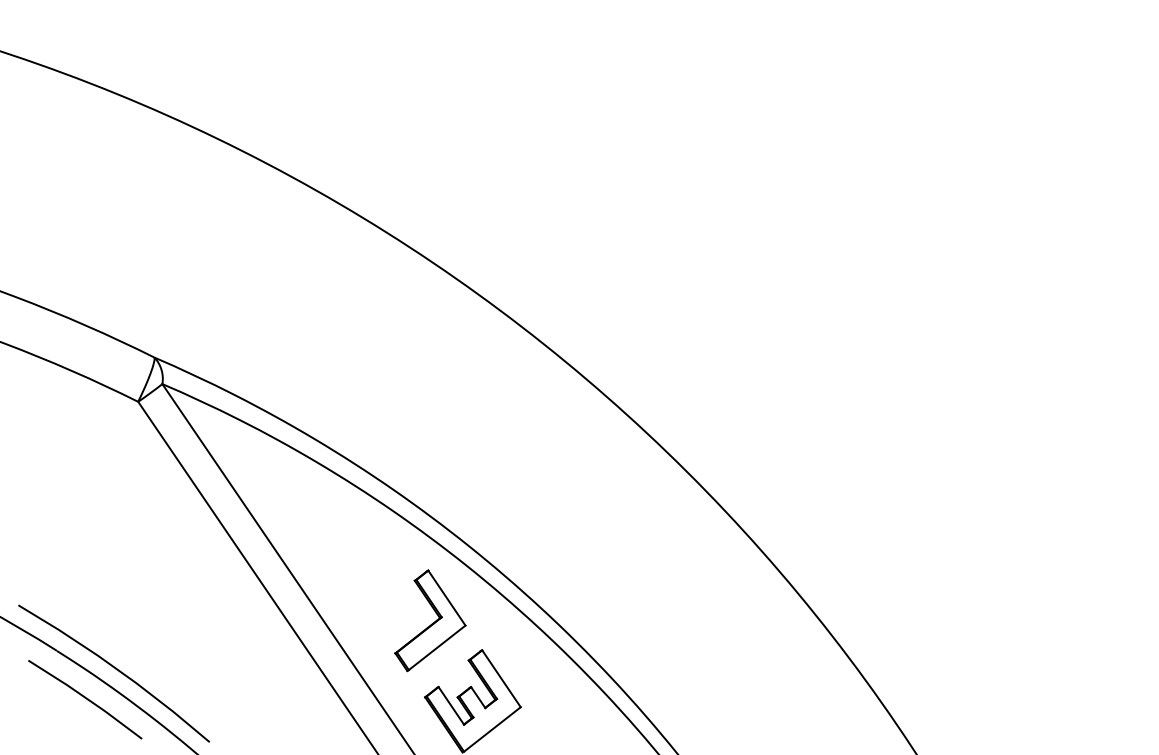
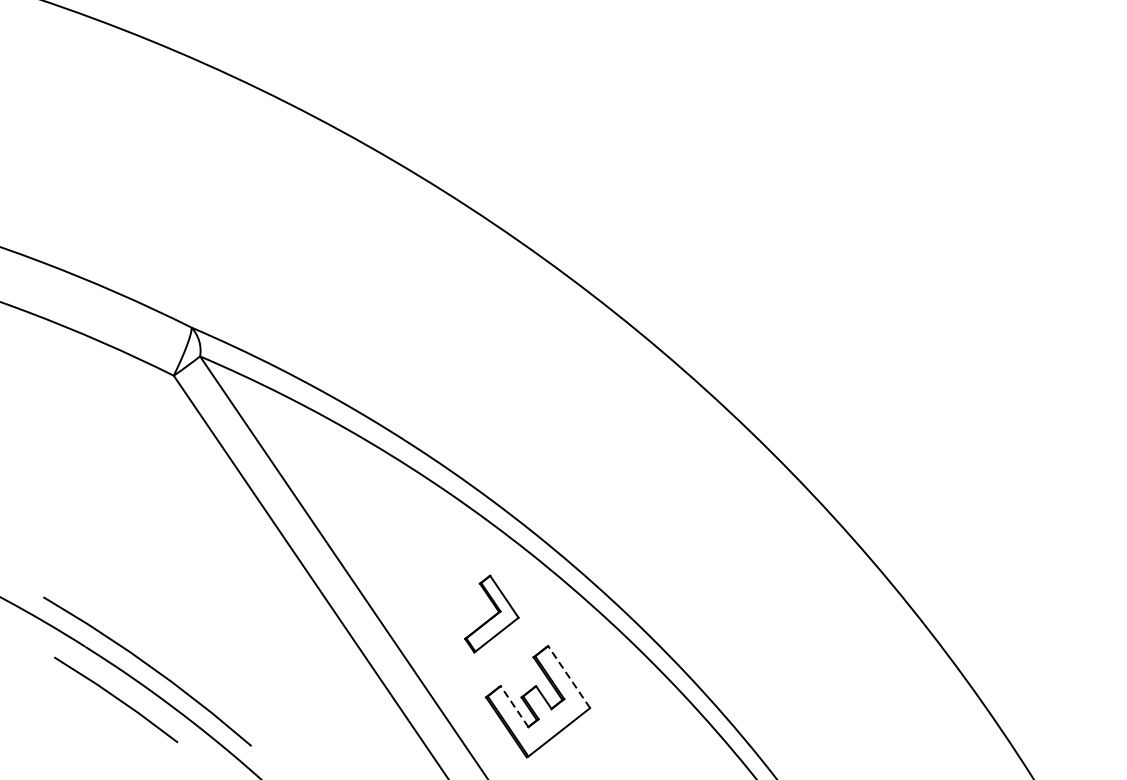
part: (430, 620) -> (491, 613), size x0.7
line: (501, 678) -> (569, 676), solid -> dashed
line: (451, 705) -> (514, 706), solid -> dashed

